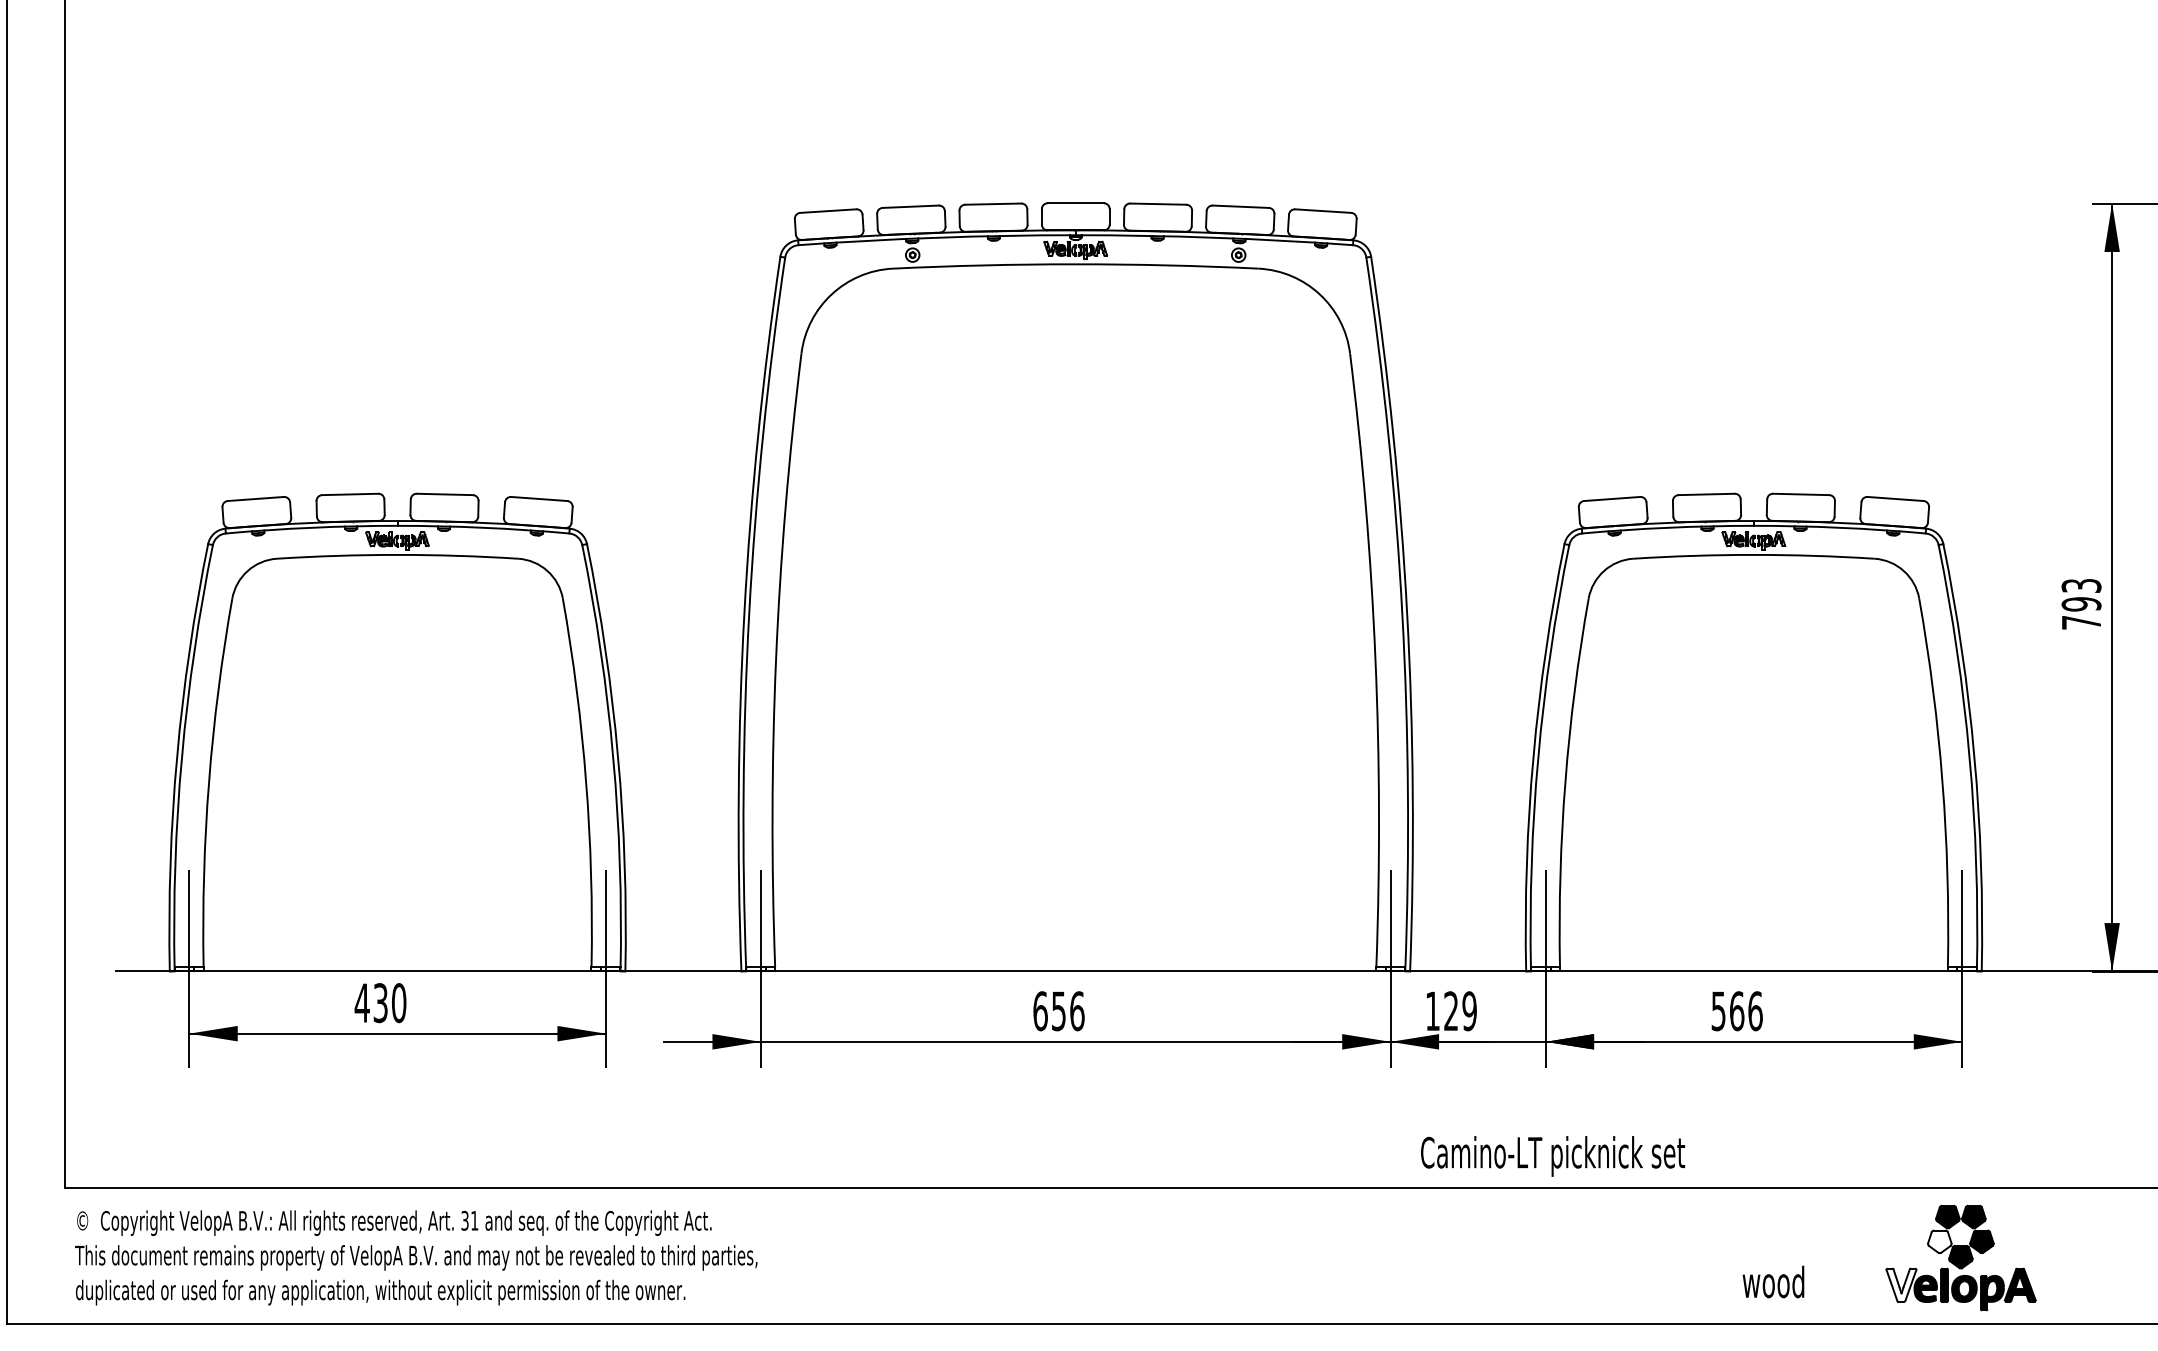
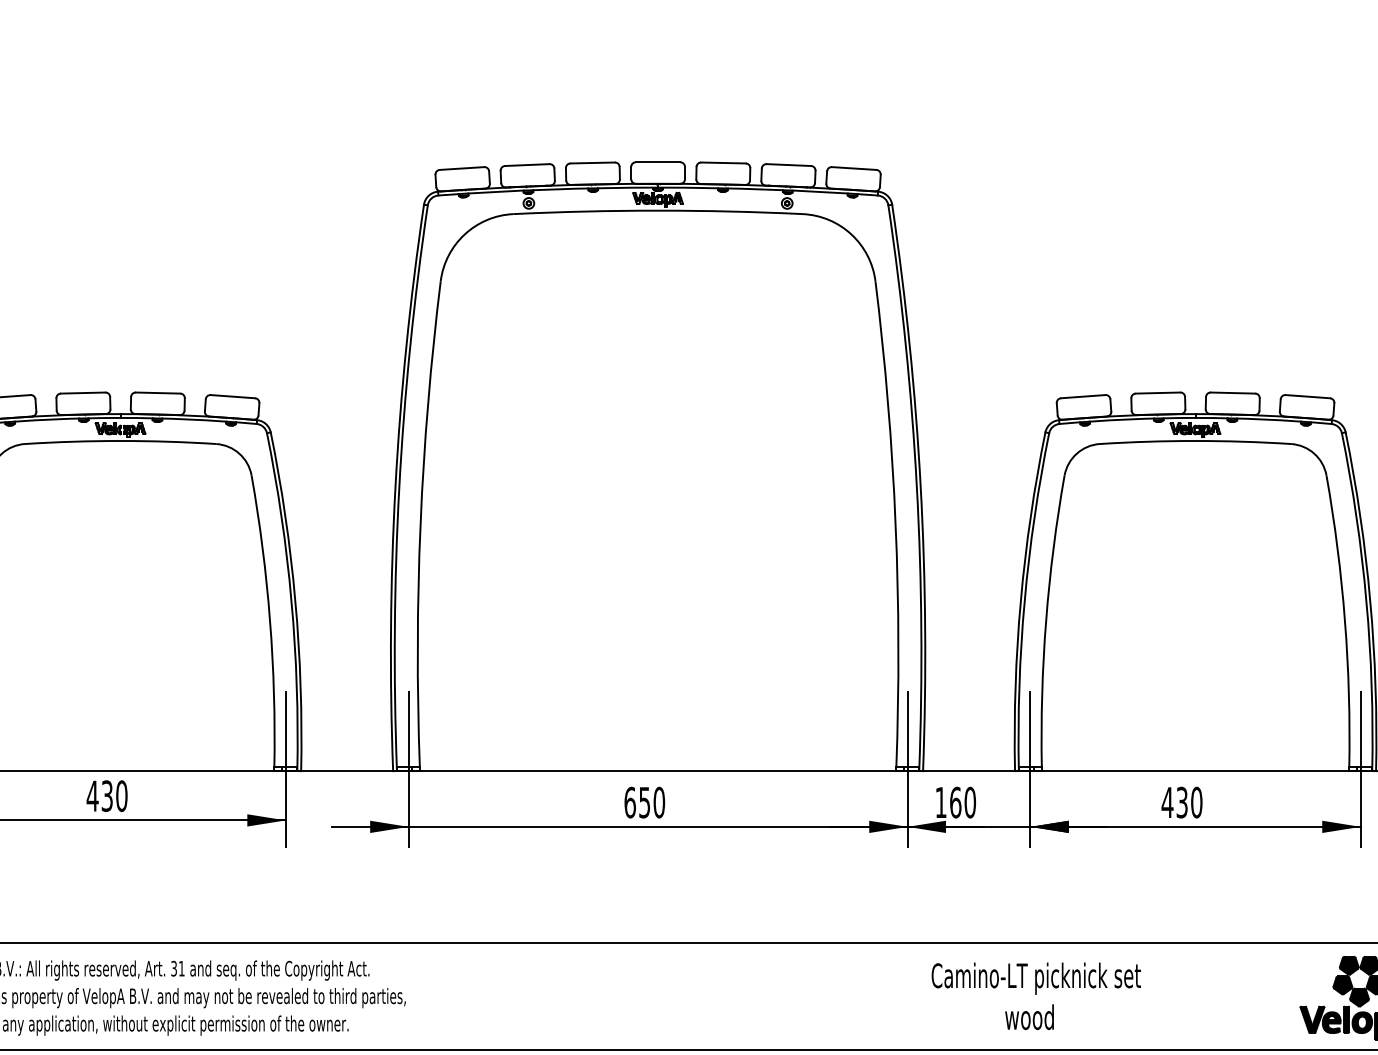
text: (1077, 1010) -> (659, 802), 656 -> 650
text: (1460, 1011) -> (962, 802), 129 -> 160
text: (1736, 1011) -> (1181, 802), 566 -> 430
text: (1553, 1156) -> (1036, 978), moved
fill: (1939, 1241) -> (1342, 985), added
text: (1773, 1281) -> (1029, 1016), moved
fill: (1901, 1284) -> (1312, 1019), added

